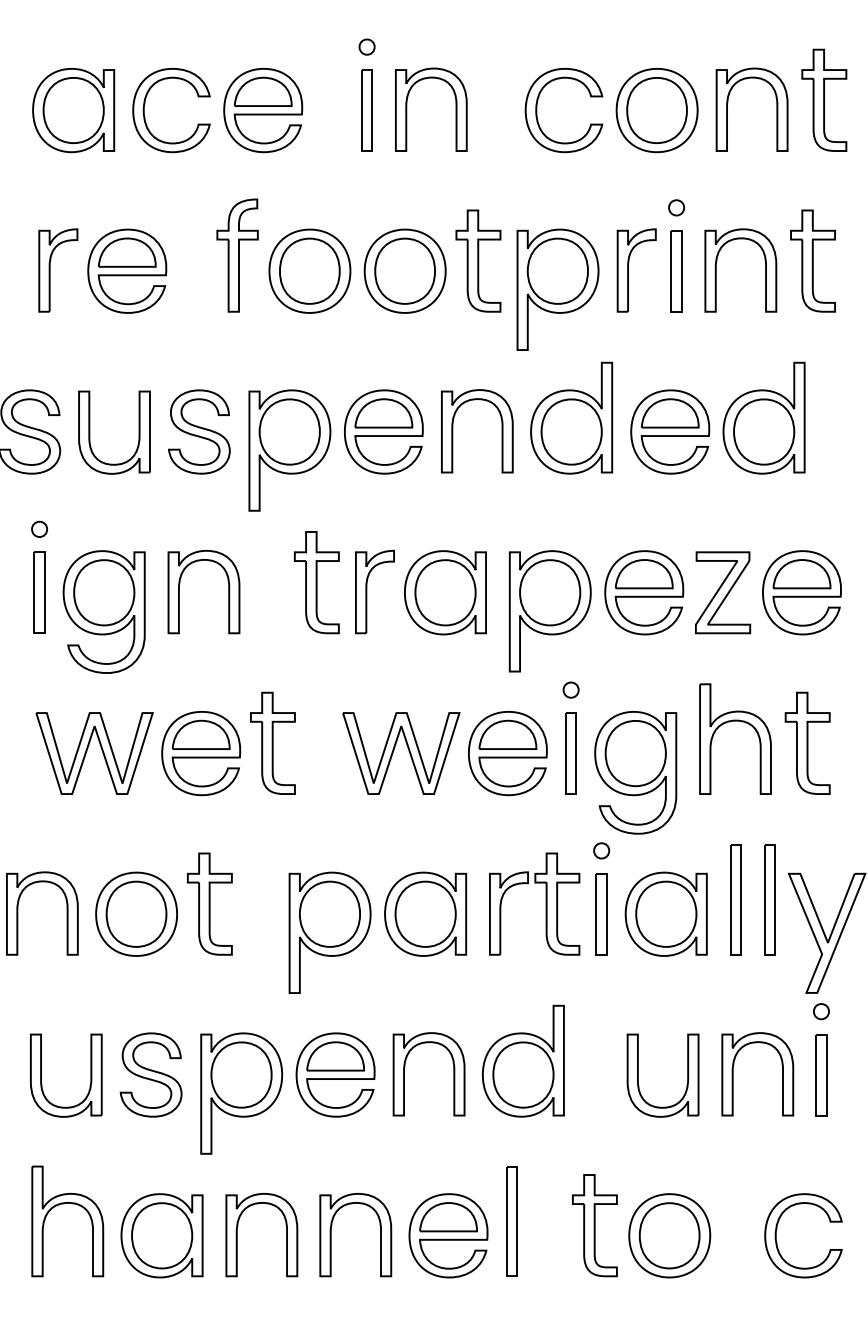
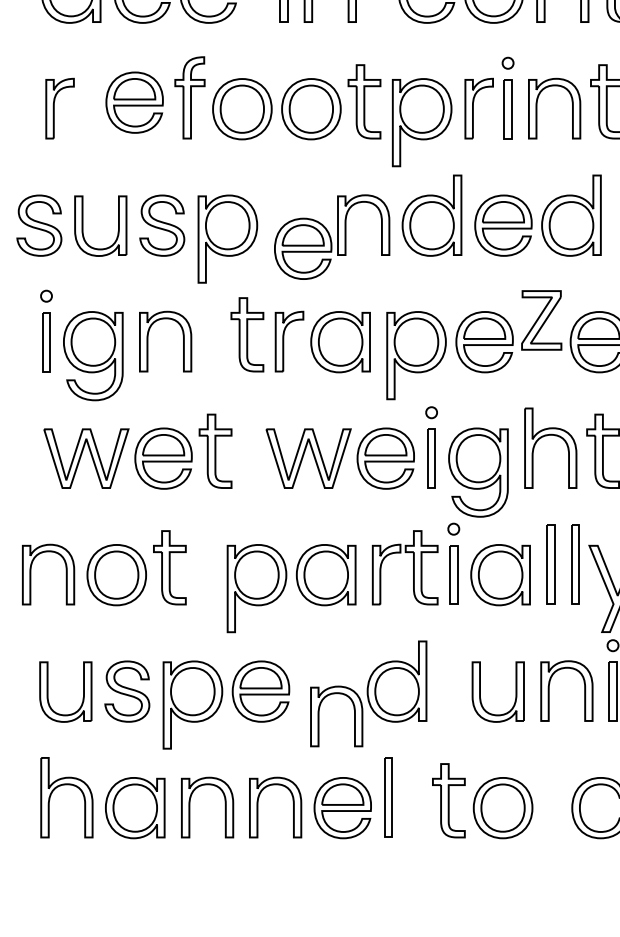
part: (127, 270) -> (134, 102), moved
part: (383, 431) -> (302, 248), moved
part: (723, 592) -> (542, 320), moved
part: (404, 1074) -> (318, 716), moved

